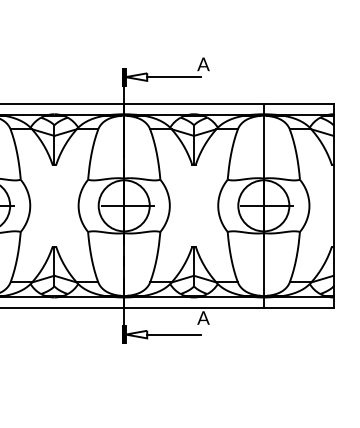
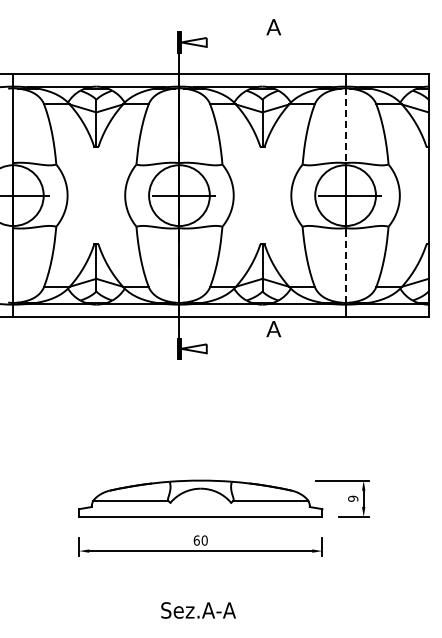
line: (173, 77) -> (238, 42), removed
line: (263, 147) -> (345, 126), solid -> dashed
line: (263, 264) -> (345, 265), solid -> dashed
line: (173, 334) -> (238, 348), removed

